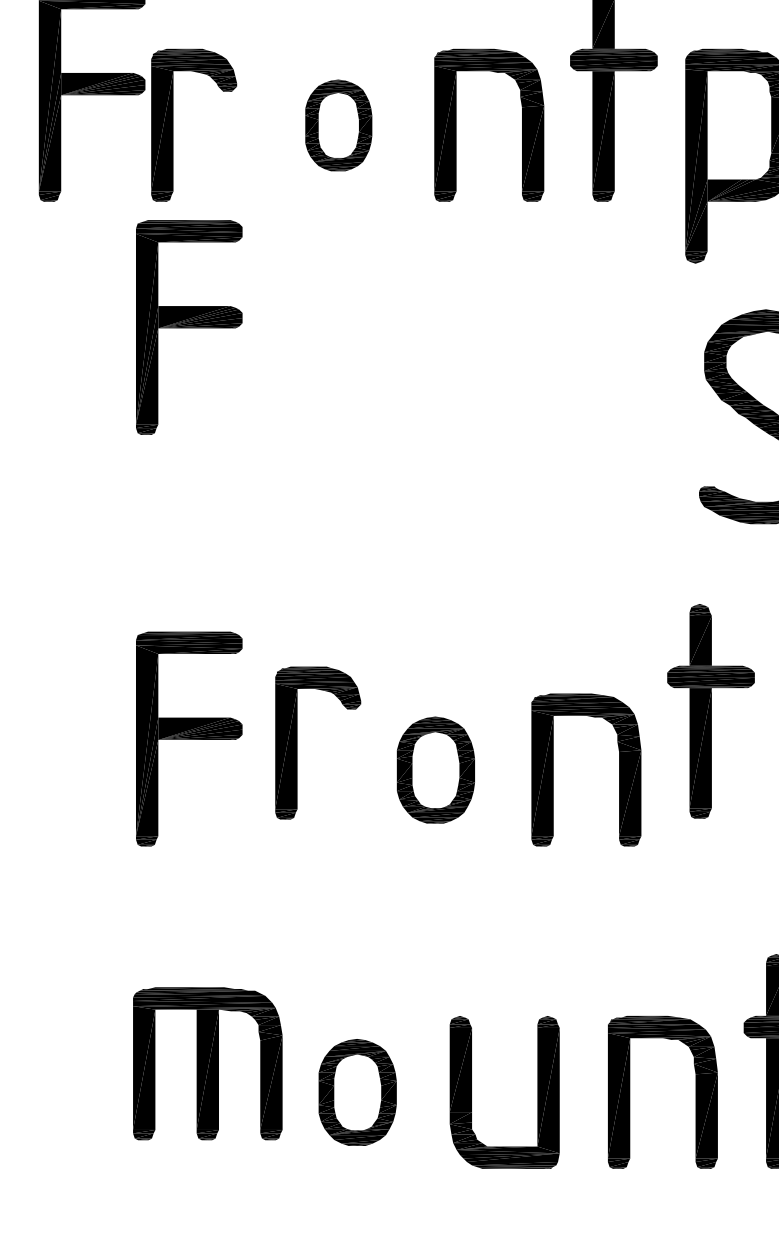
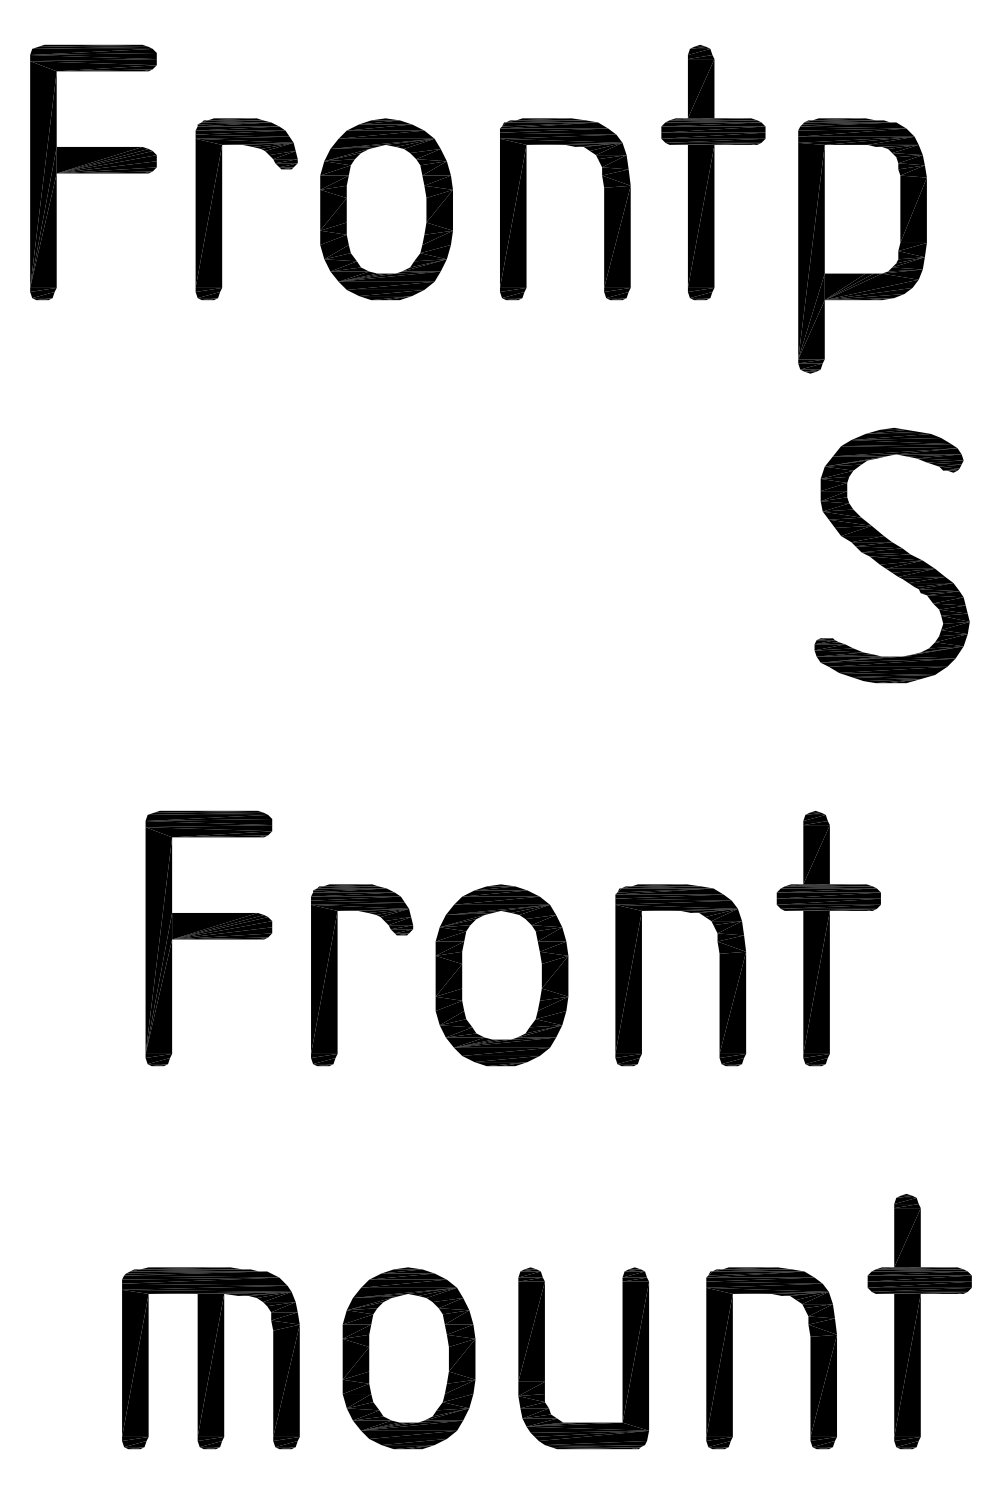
part: (173, 125) -> (222, 209), moved
part: (338, 125) -> (386, 209), size x1.67
part: (188, 327) -> (208, 449), removed
part: (710, 711) -> (828, 938), moved
part: (297, 743) -> (337, 975), moved
part: (435, 770) -> (501, 975), size x1.43
part: (207, 1063) -> (210, 1358), moved
part: (357, 1092) -> (408, 1358), size x1.43

